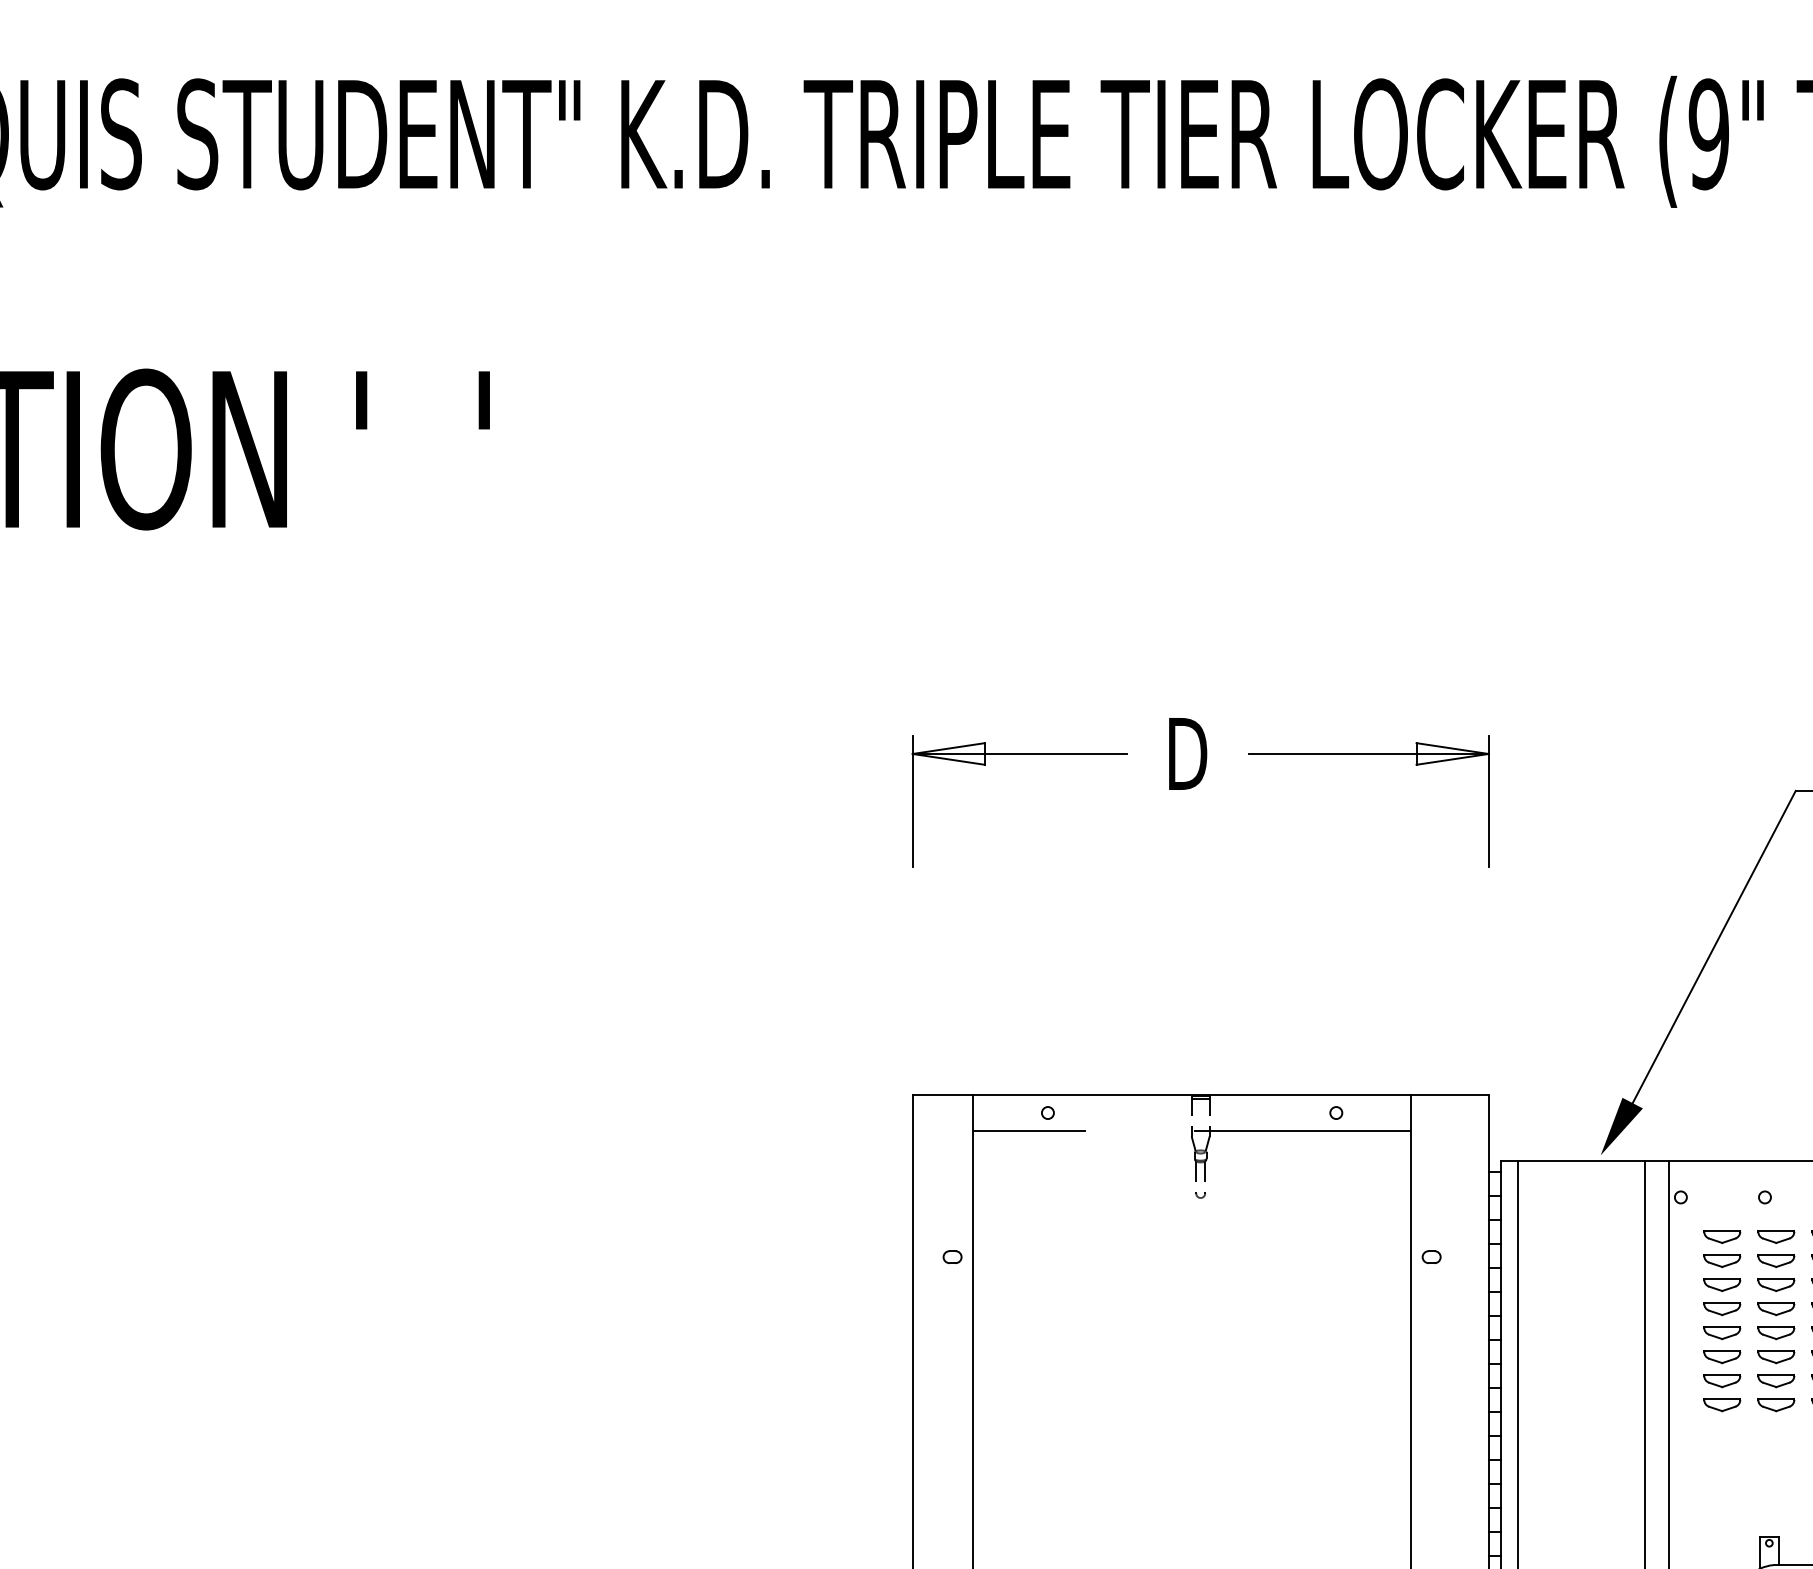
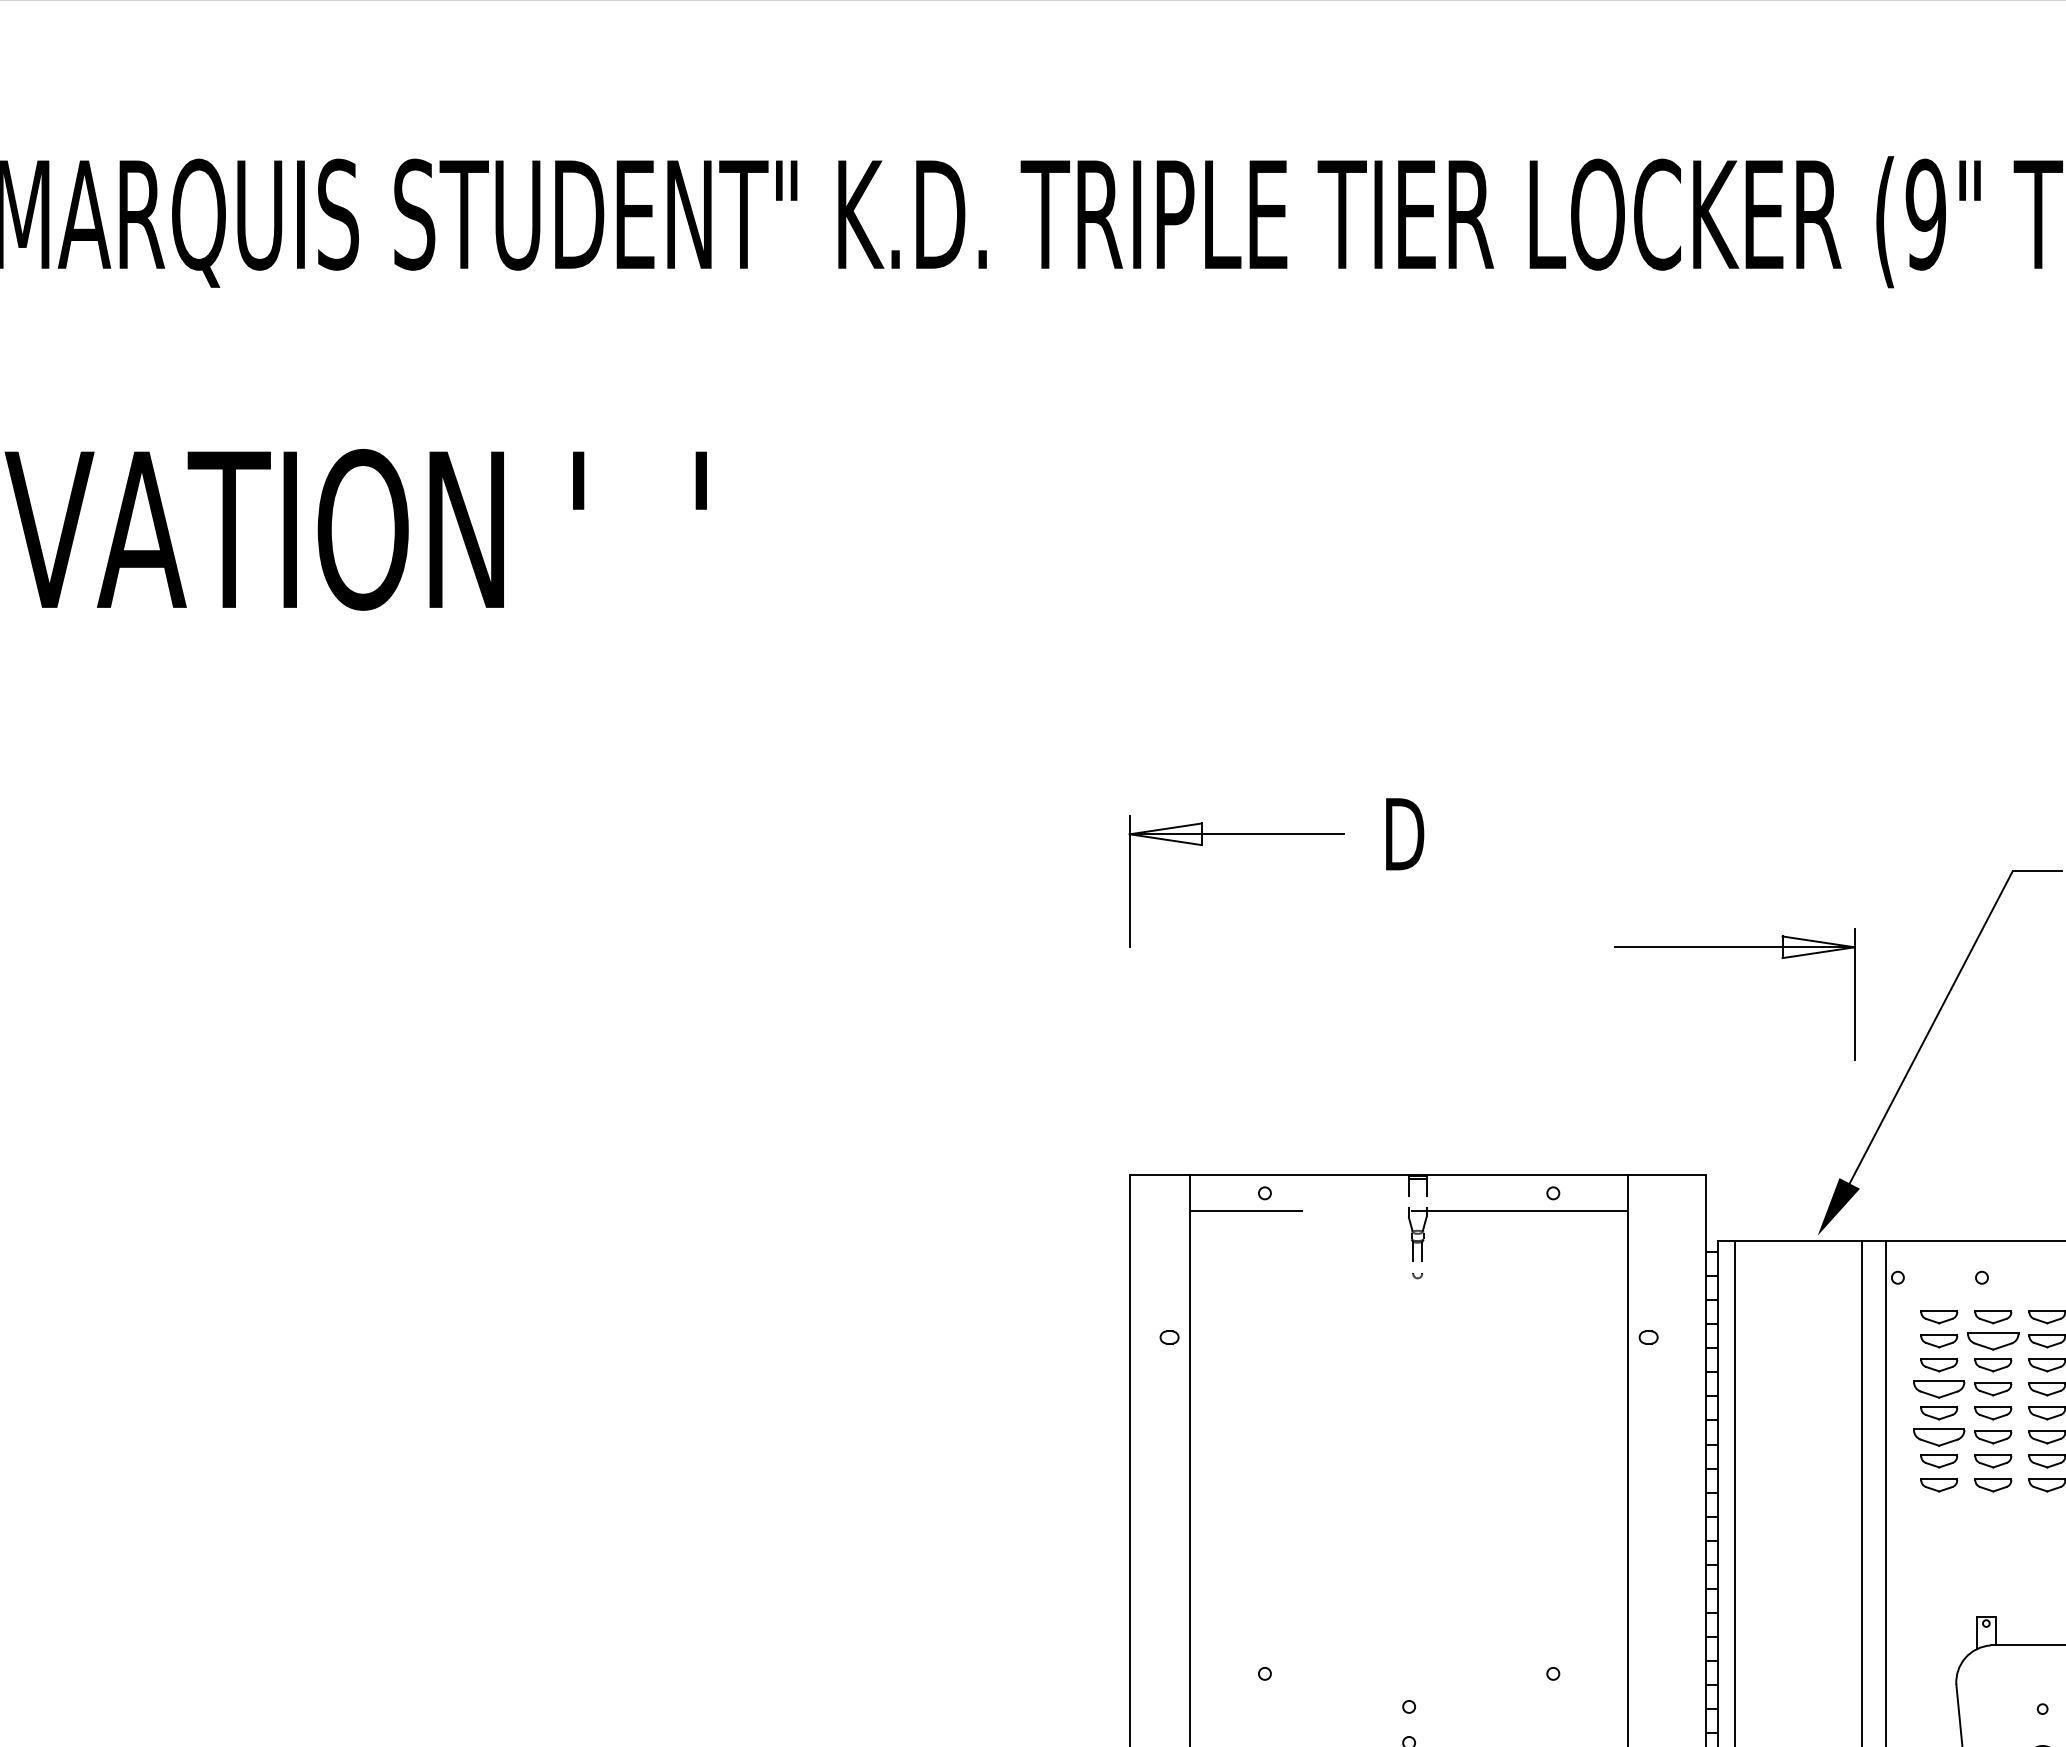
part: (1368, 754) -> (1734, 947), moved
part: (1776, 1261) -> (1993, 1341), size x1.4
part: (1722, 1309) -> (1939, 1389), size x1.4
part: (1722, 1357) -> (1939, 1437), size x1.4

